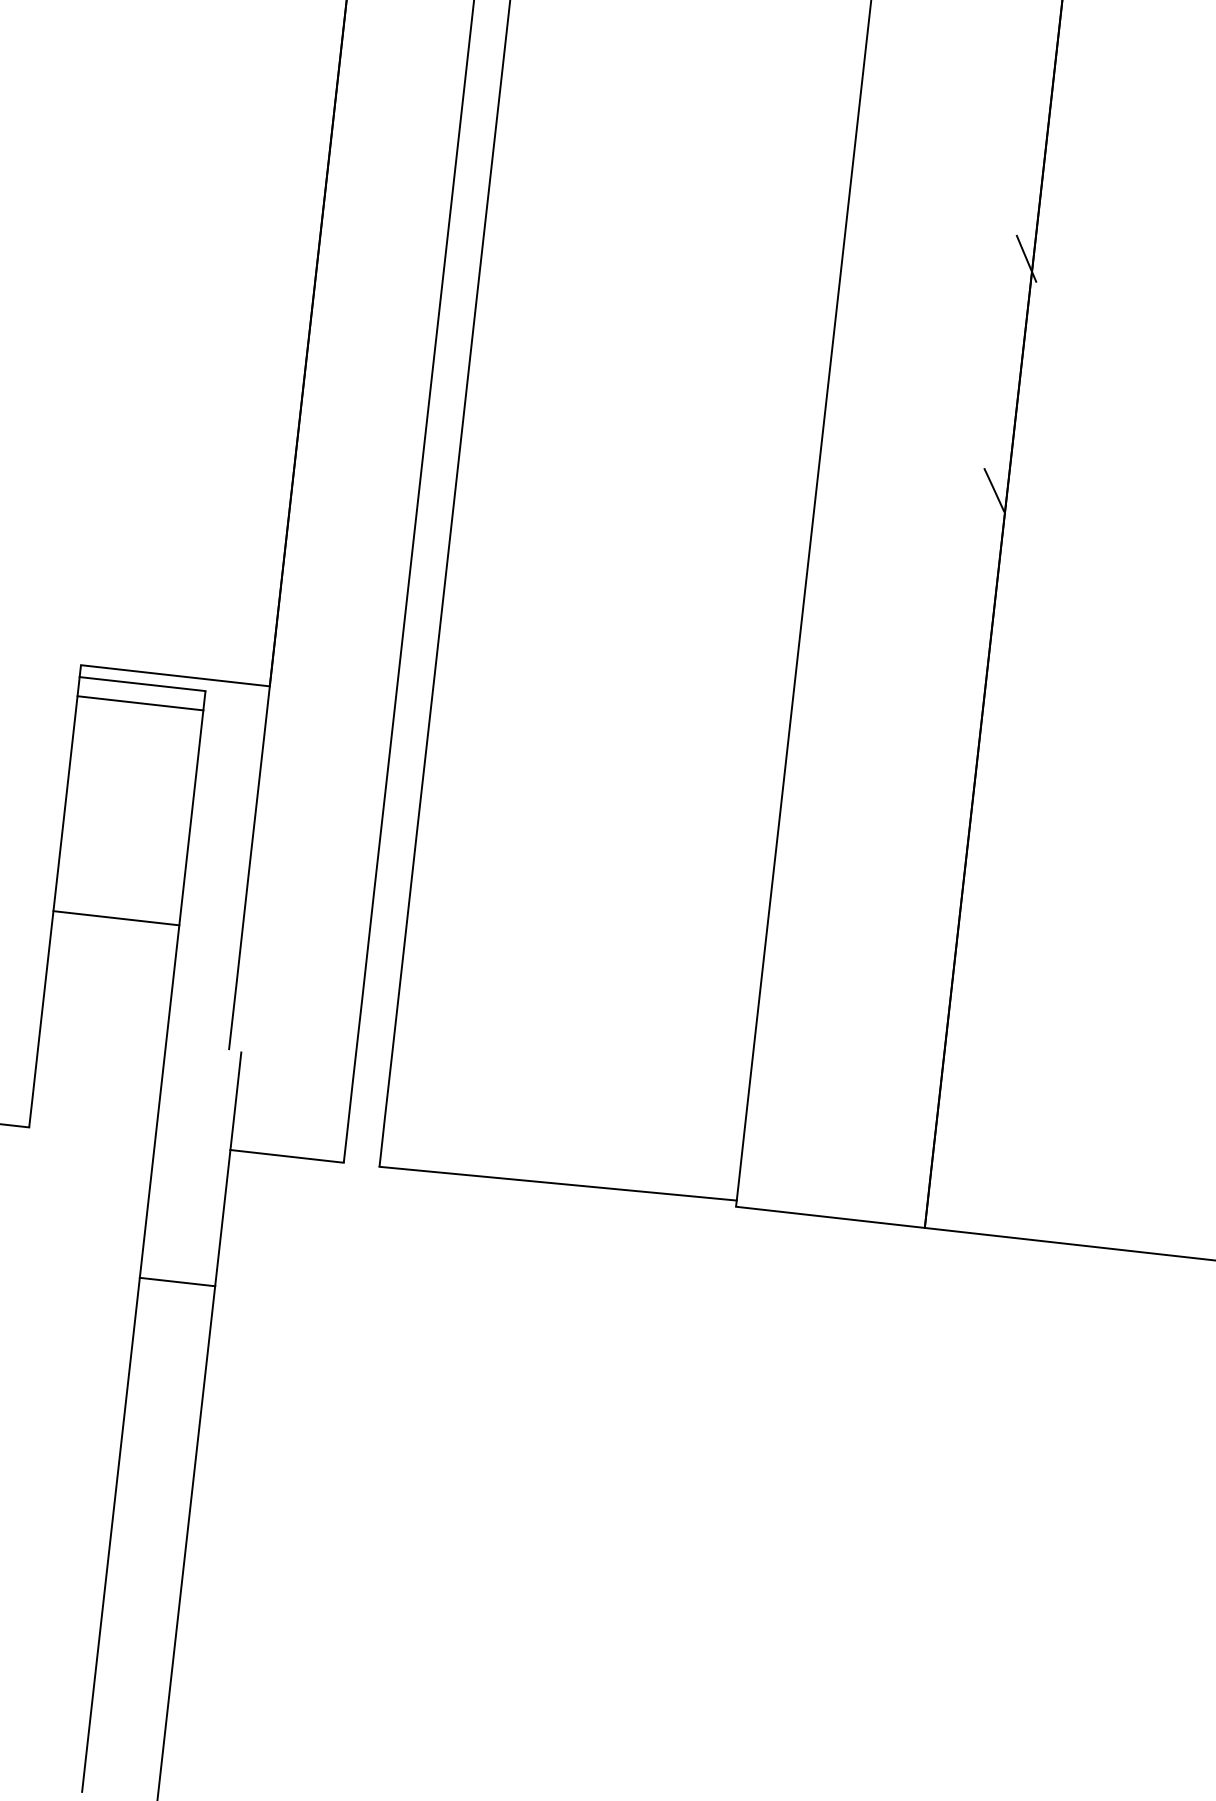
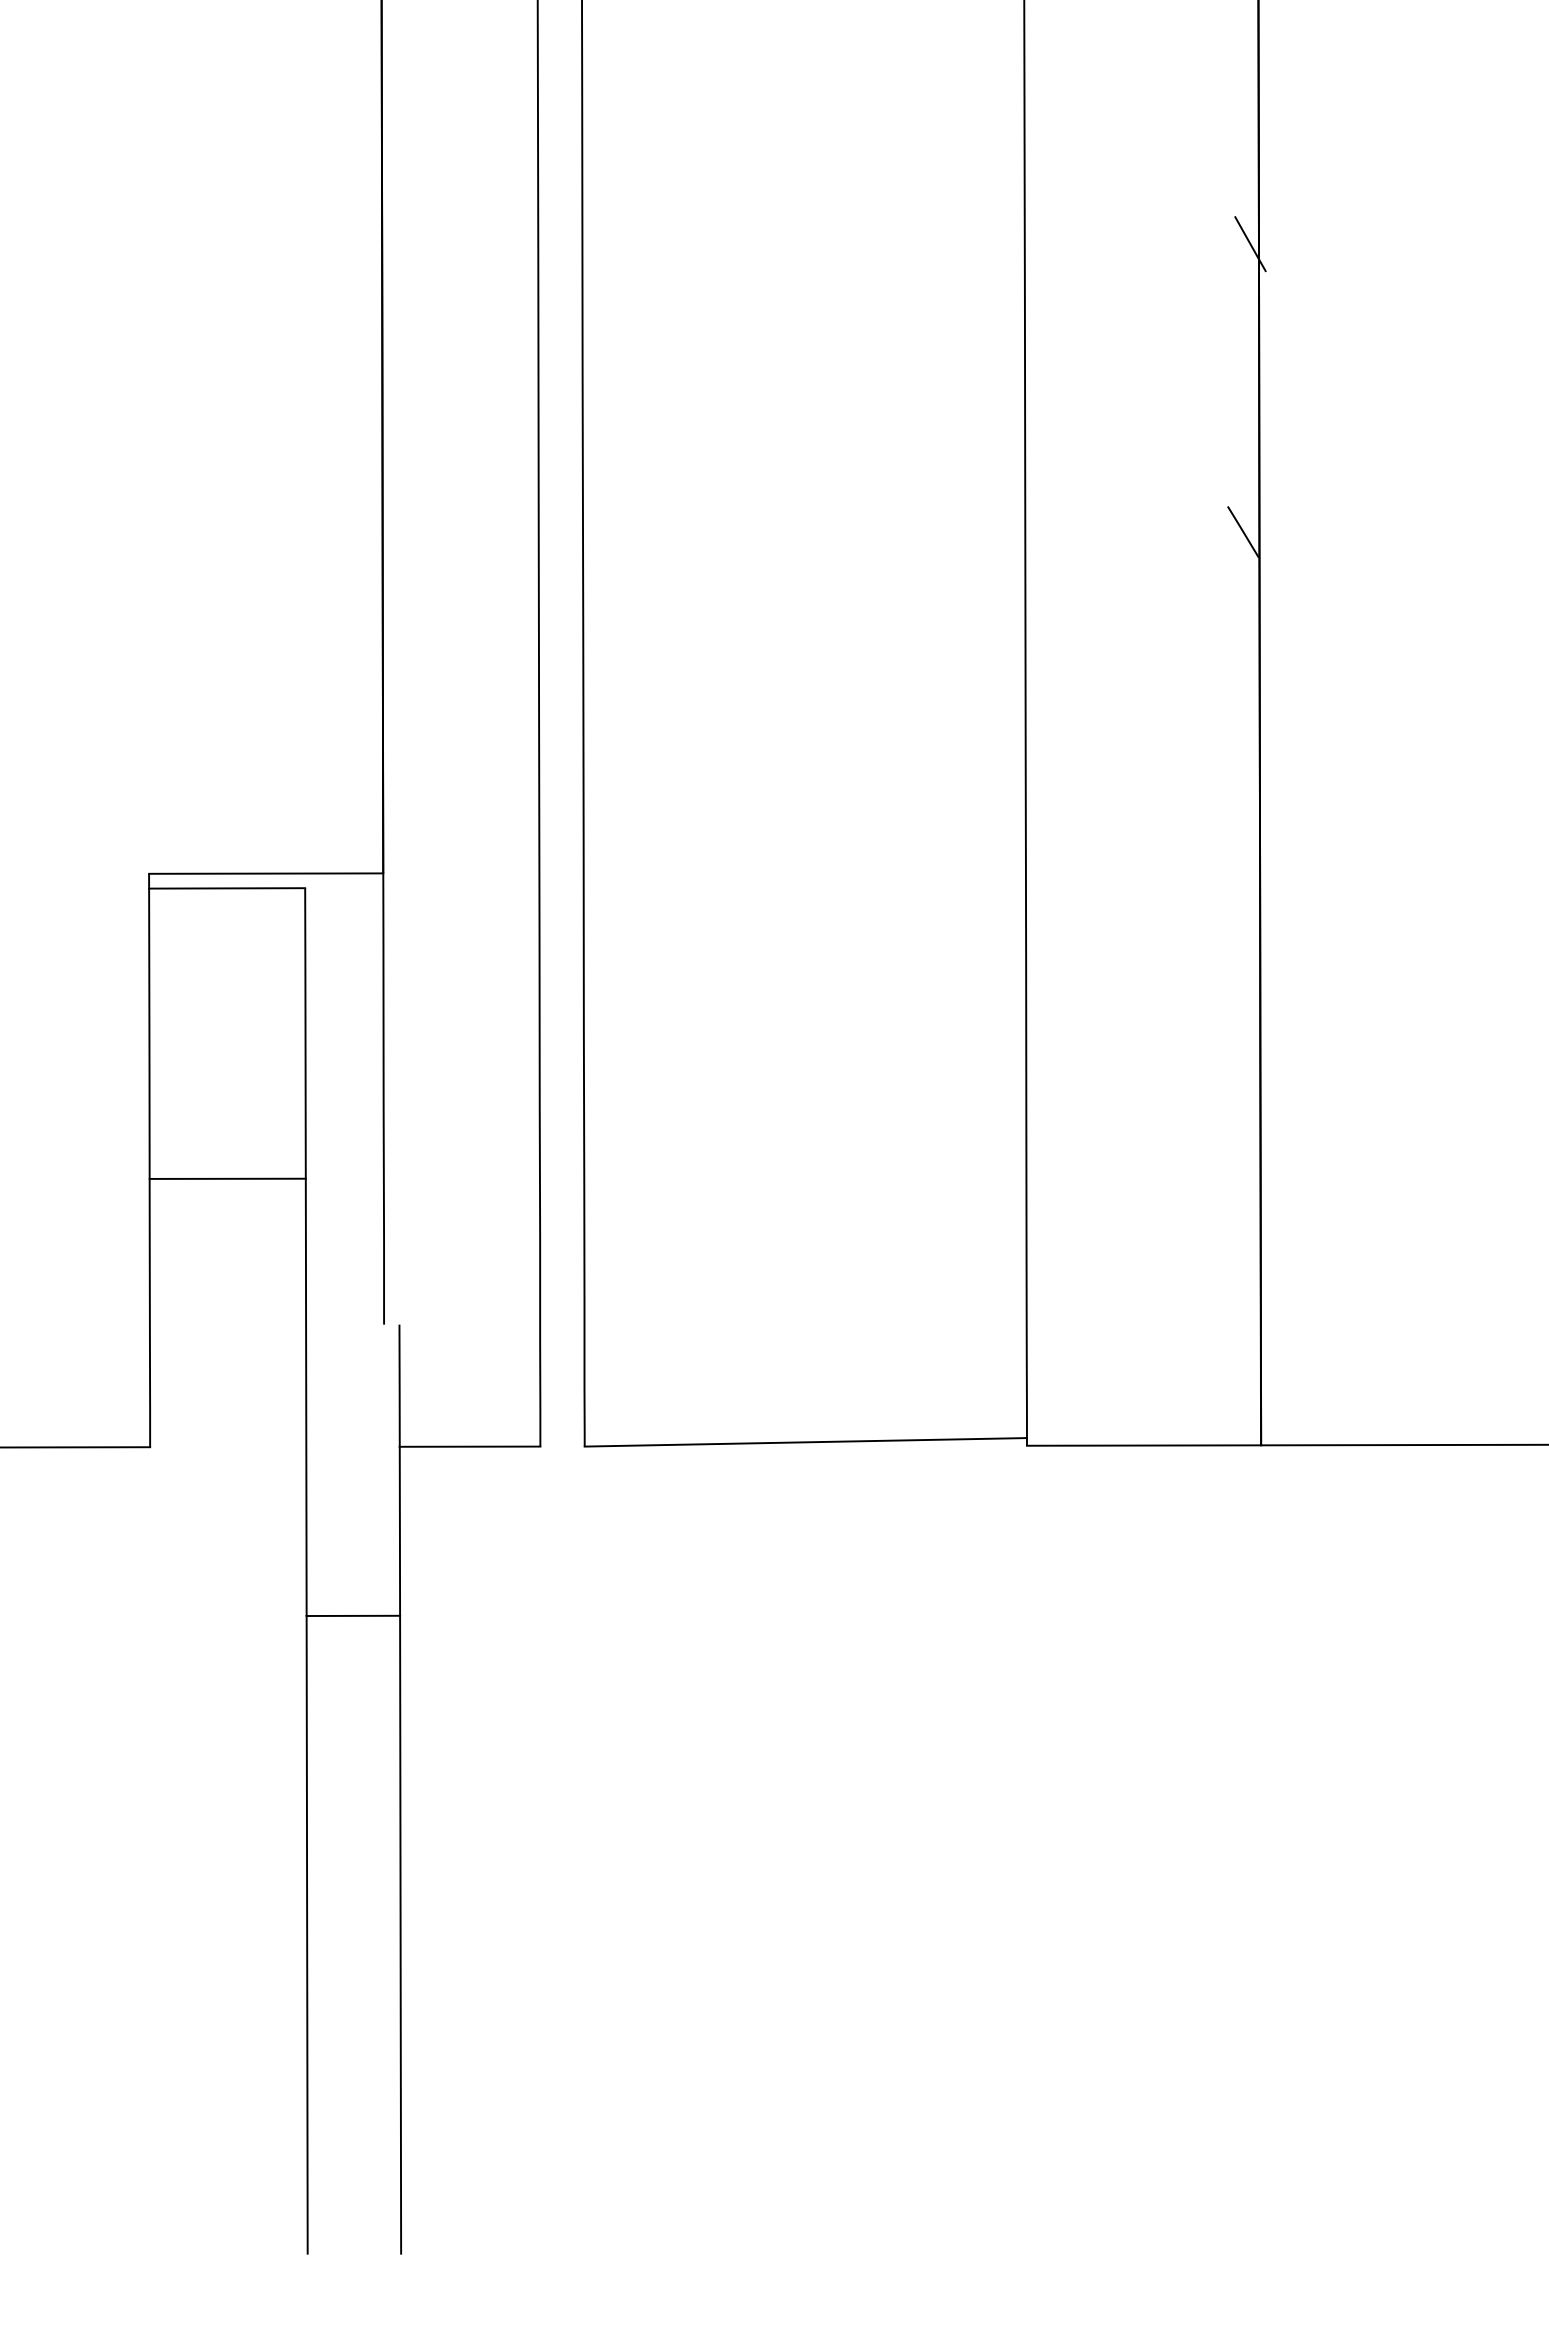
line: (140, 703) -> (227, 912), removed

